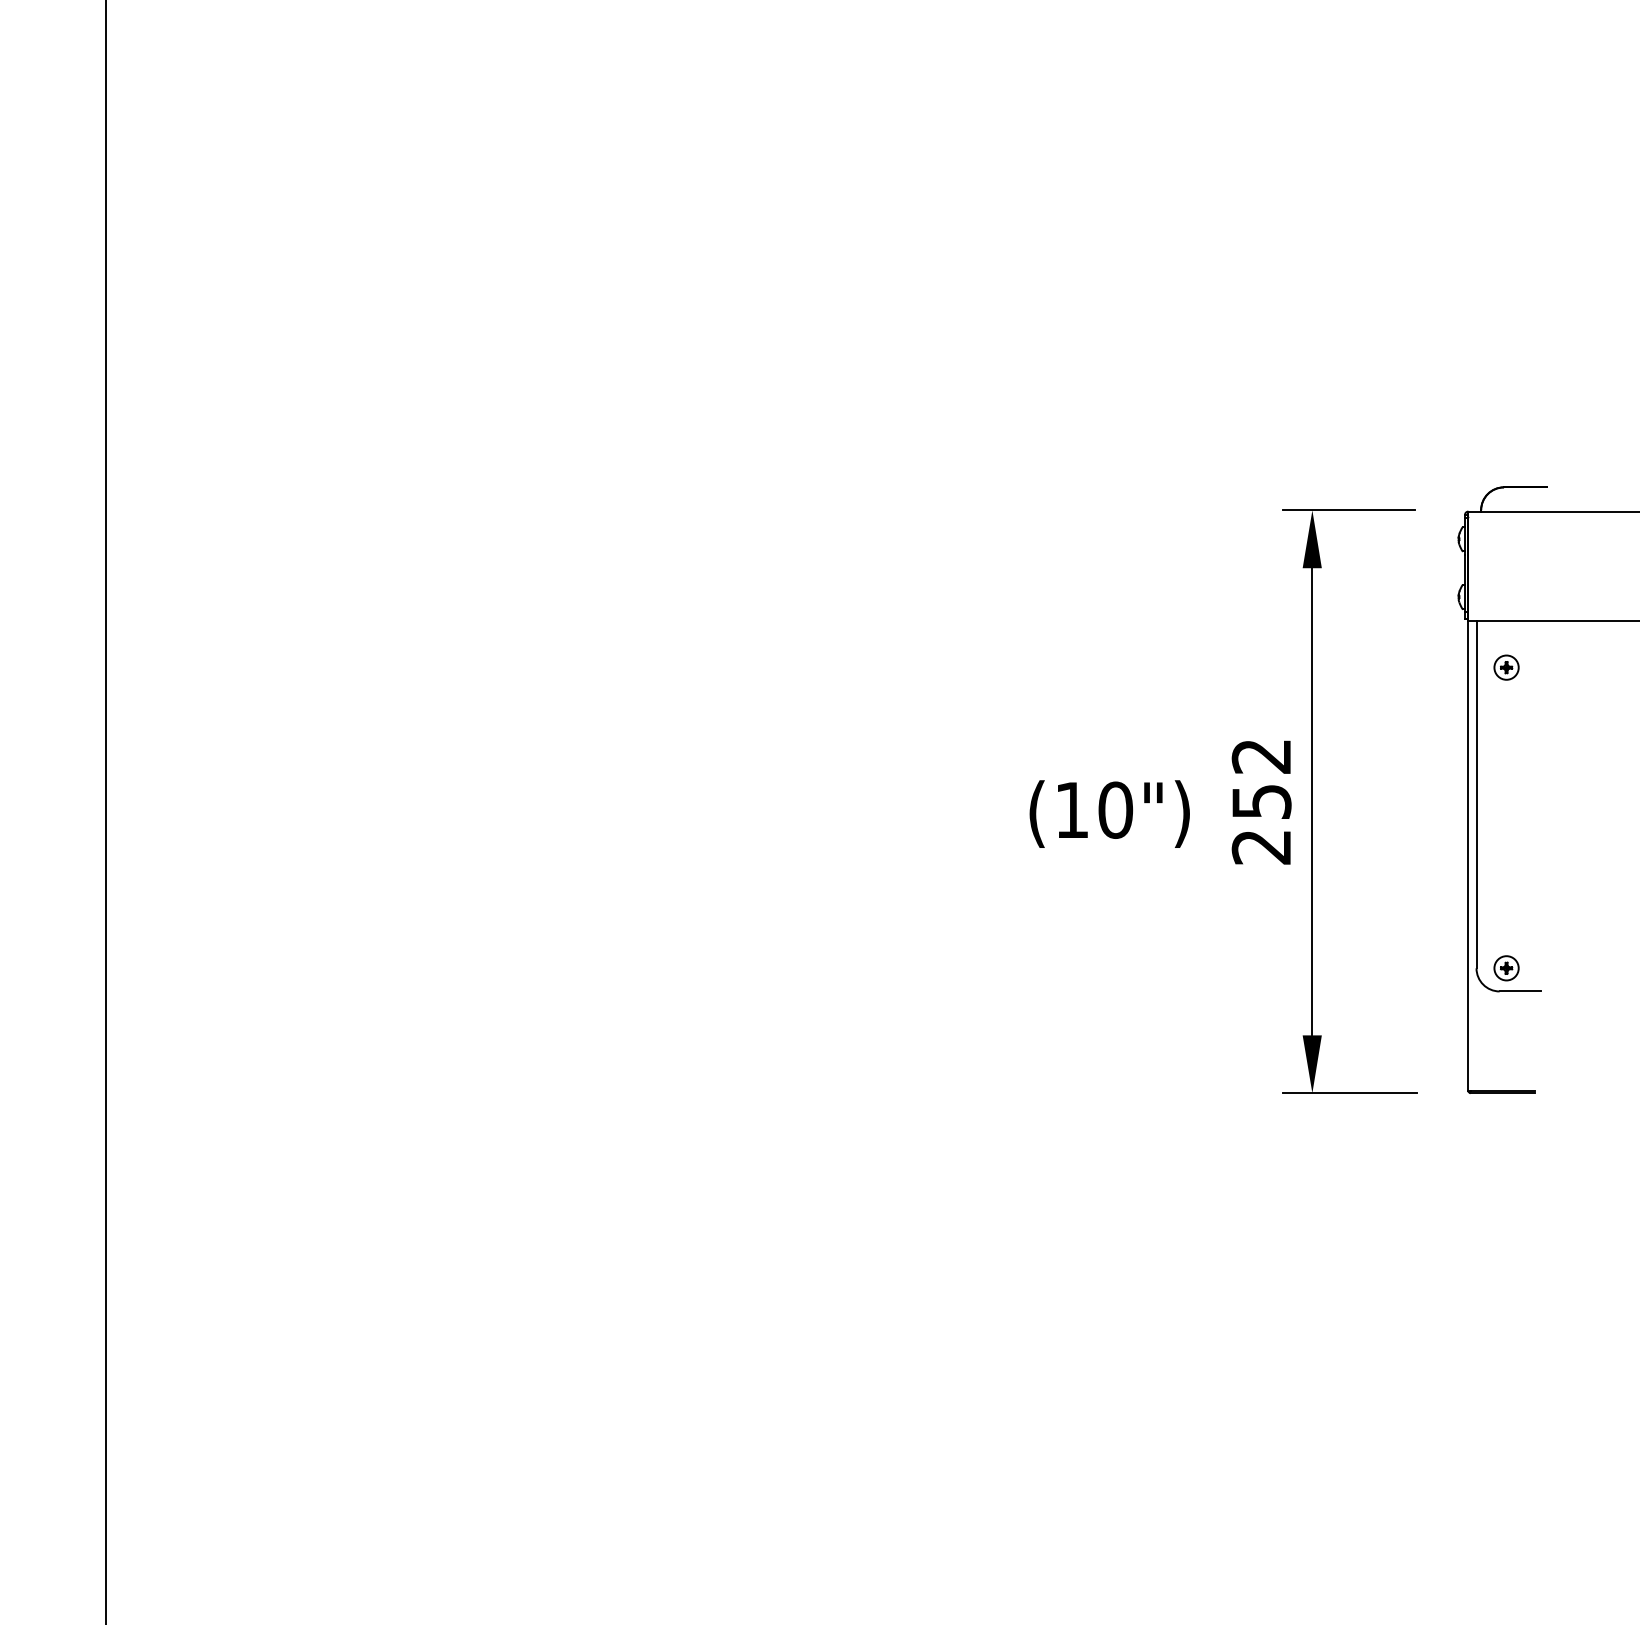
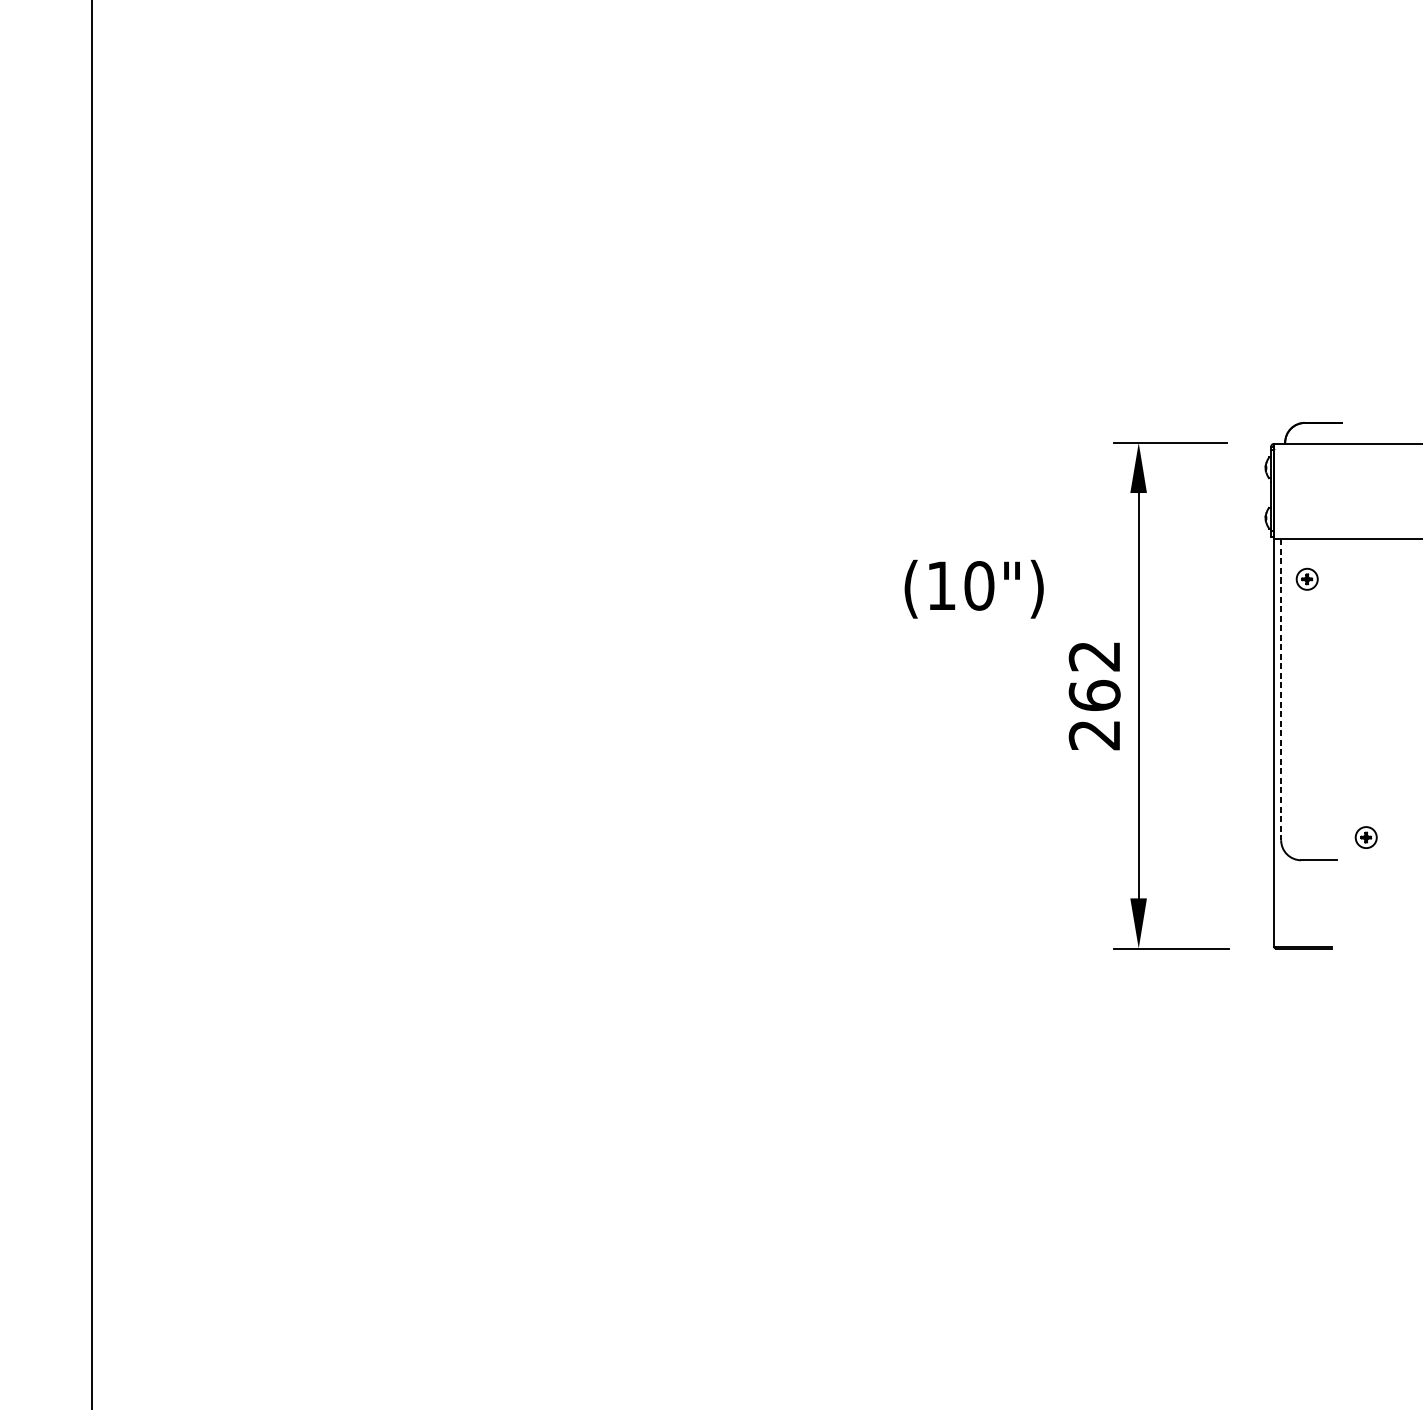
line: (1476, 795) -> (1281, 690), solid -> dashed
text: (1261, 801) -> (1094, 695), 252 -> 262
text: (1109, 813) -> (973, 588), moved
part: (1506, 968) -> (1366, 837), moved

